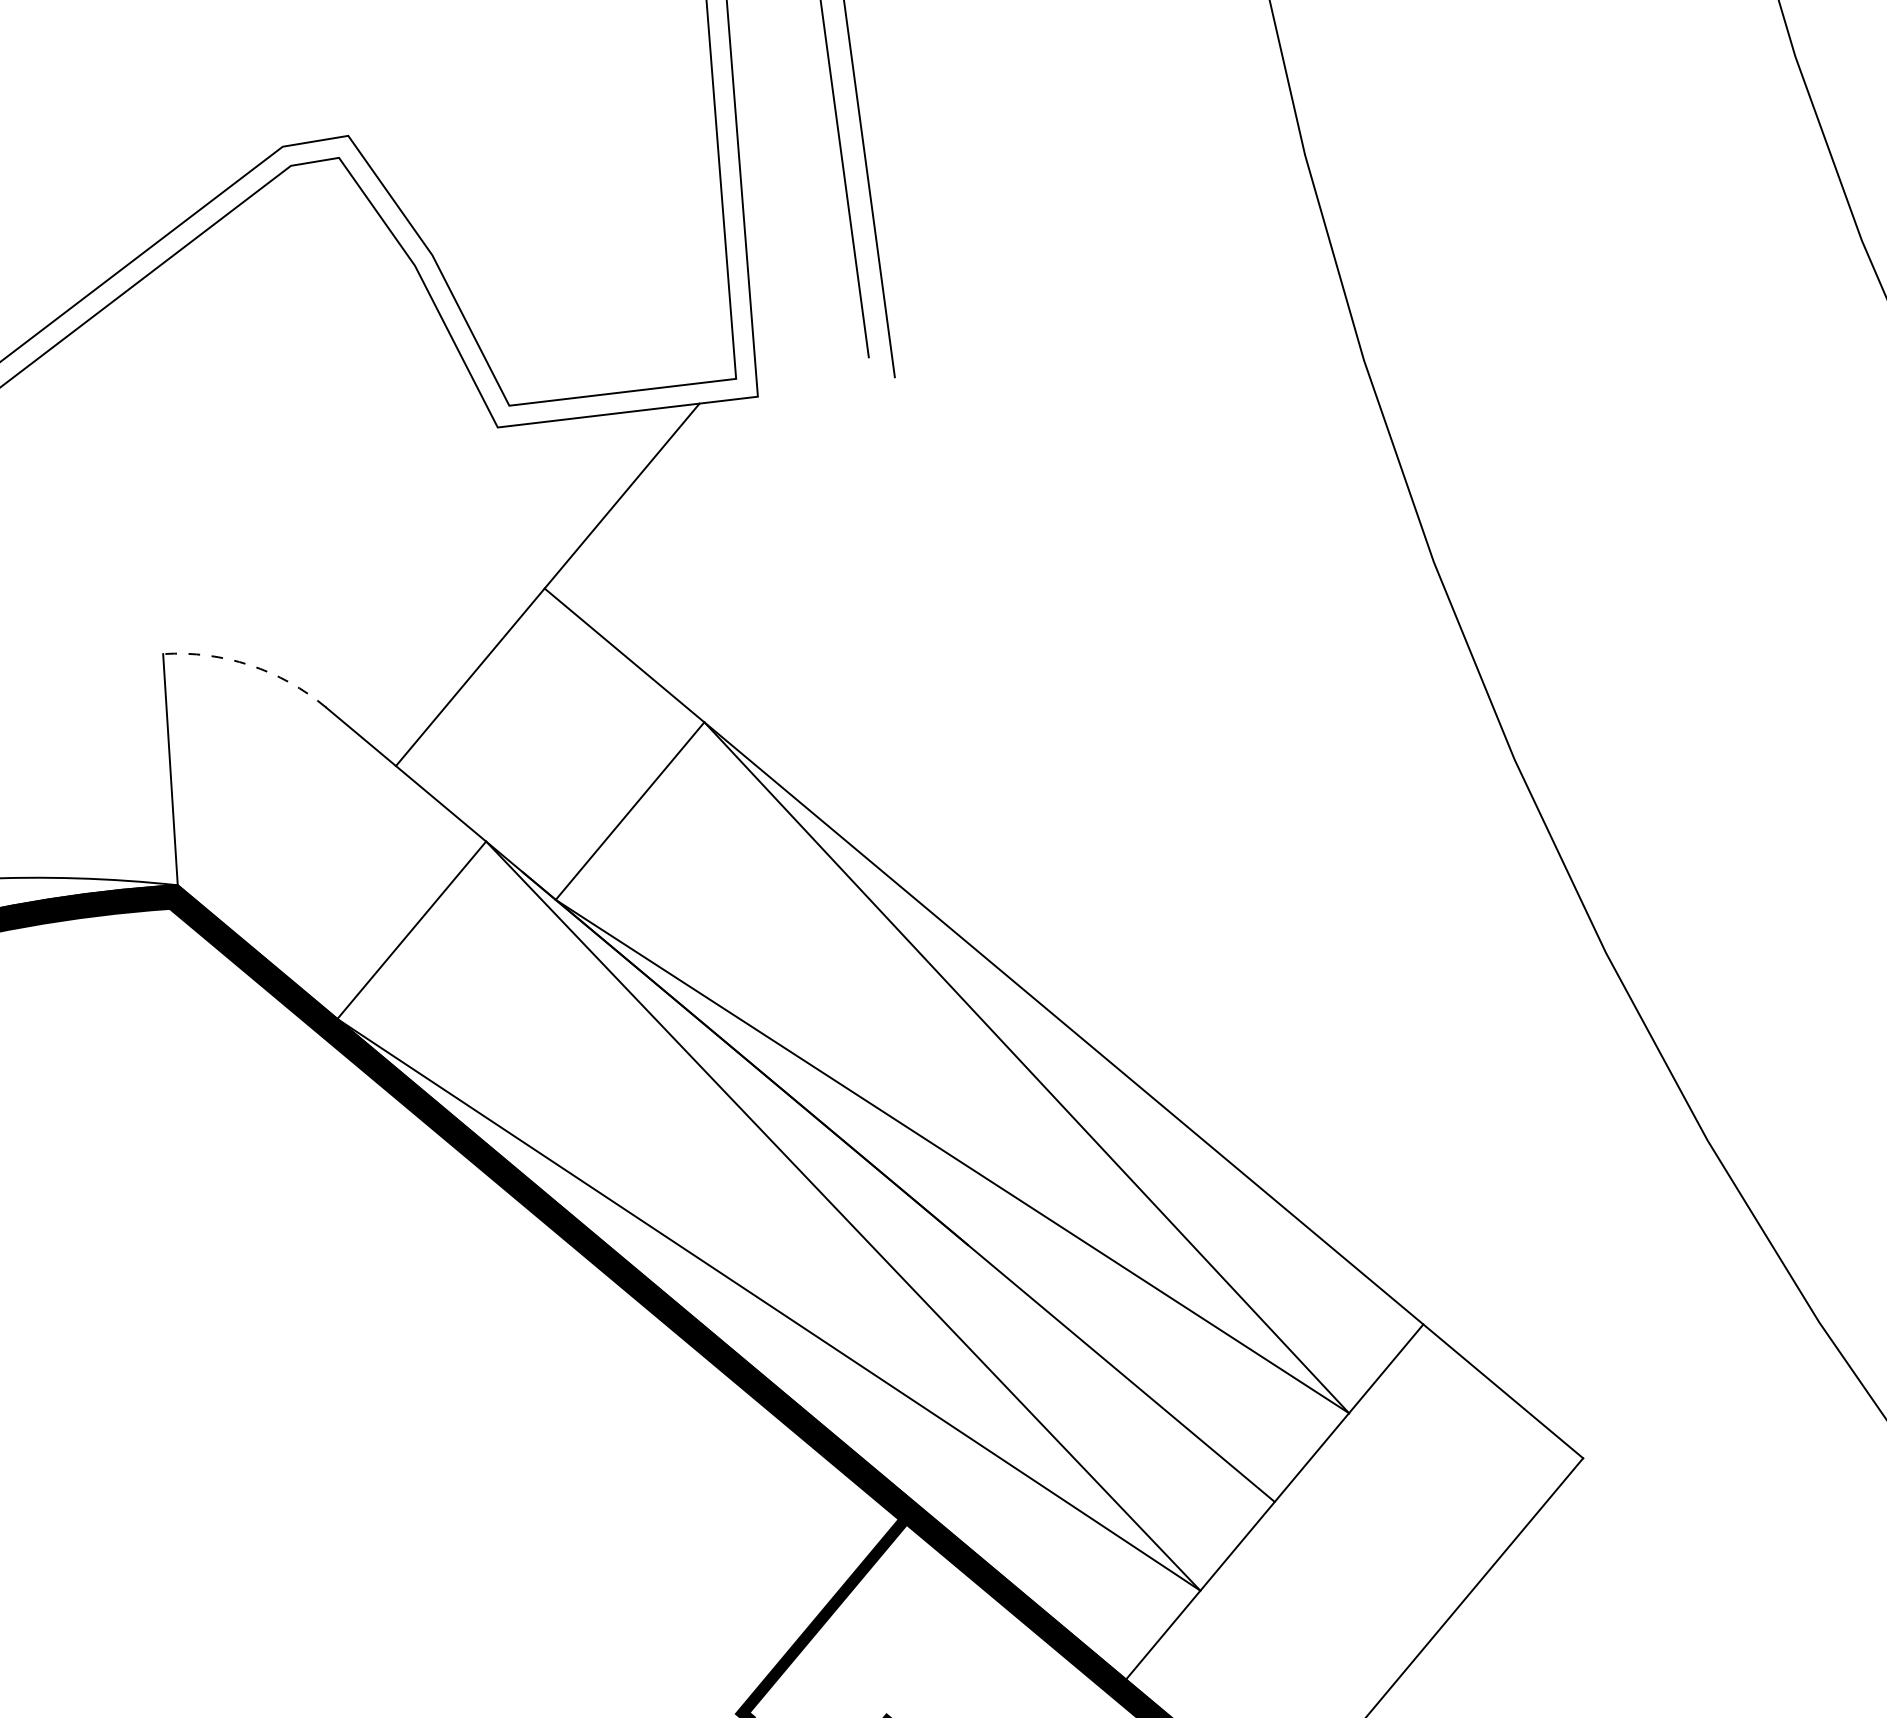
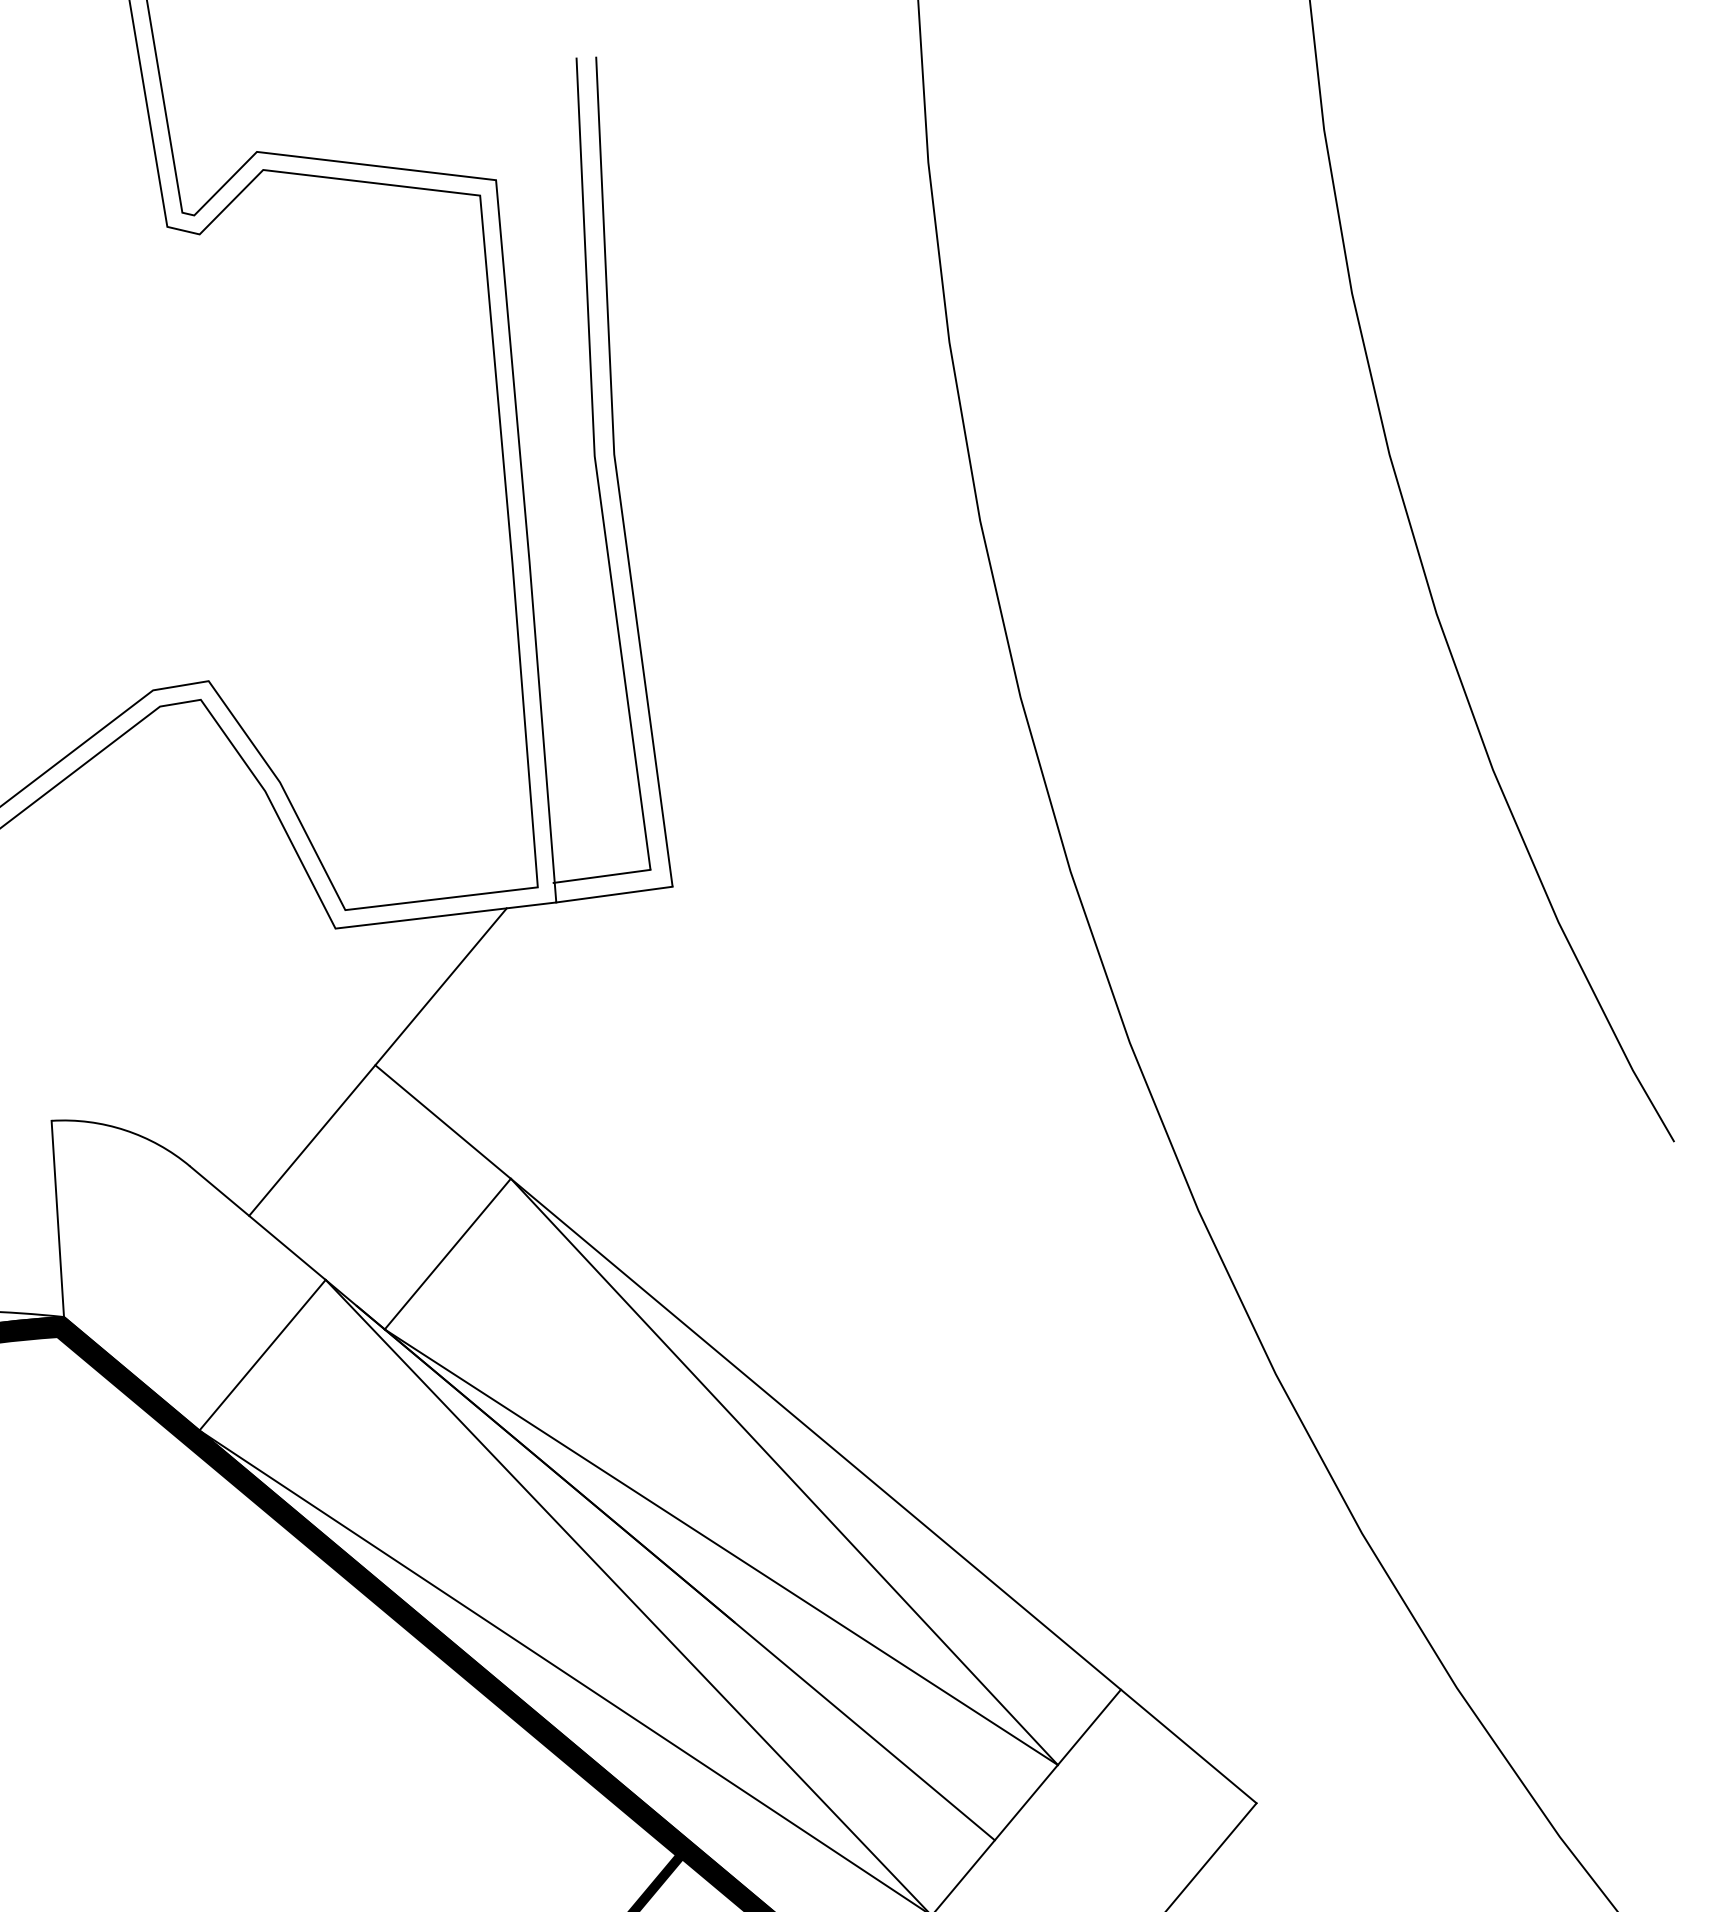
line: (811, 364) -> (601, 875), added
line: (826, 387) -> (614, 894), added
arc: (250, 665) -> (125, 1130), dashed -> solid

